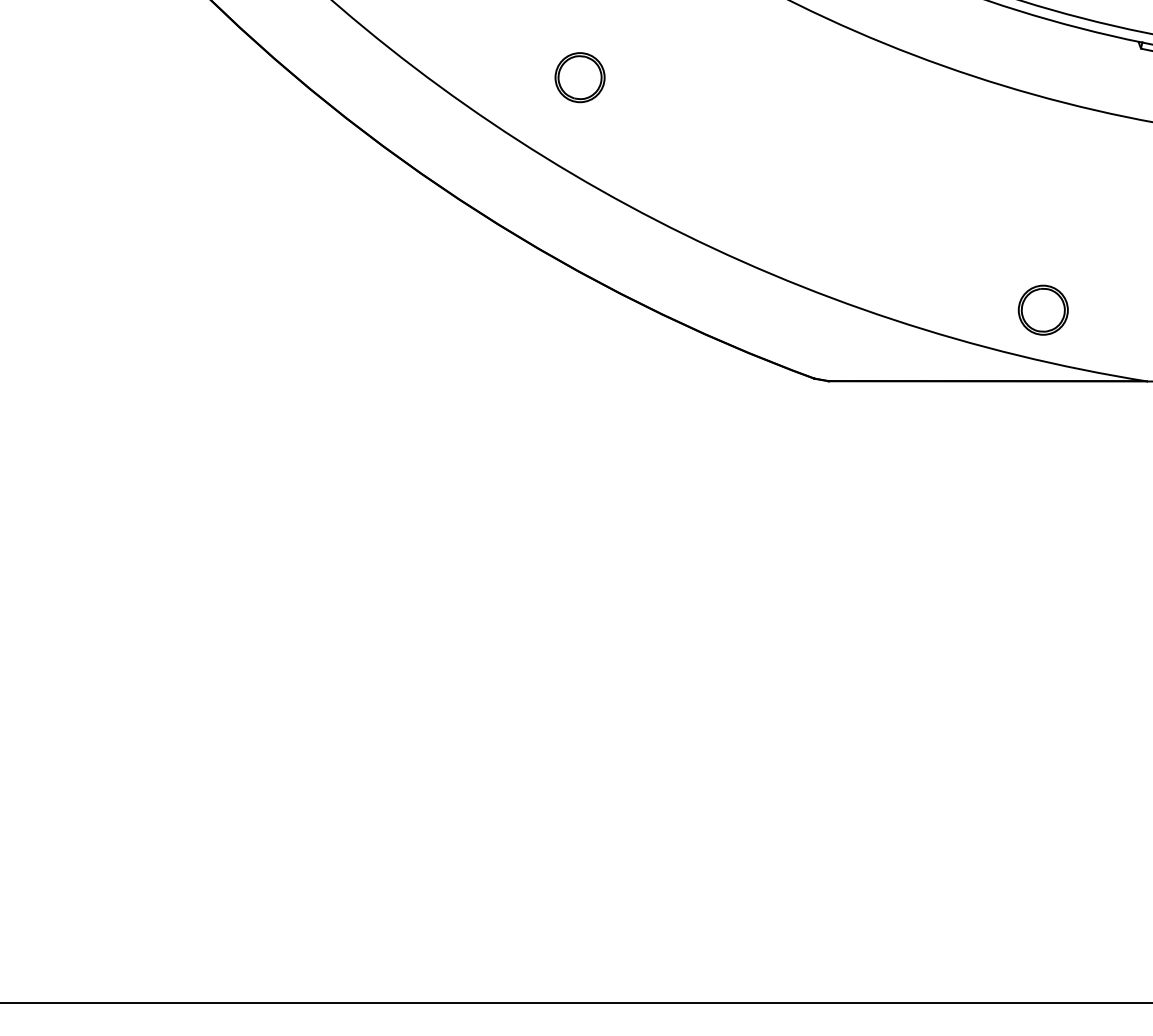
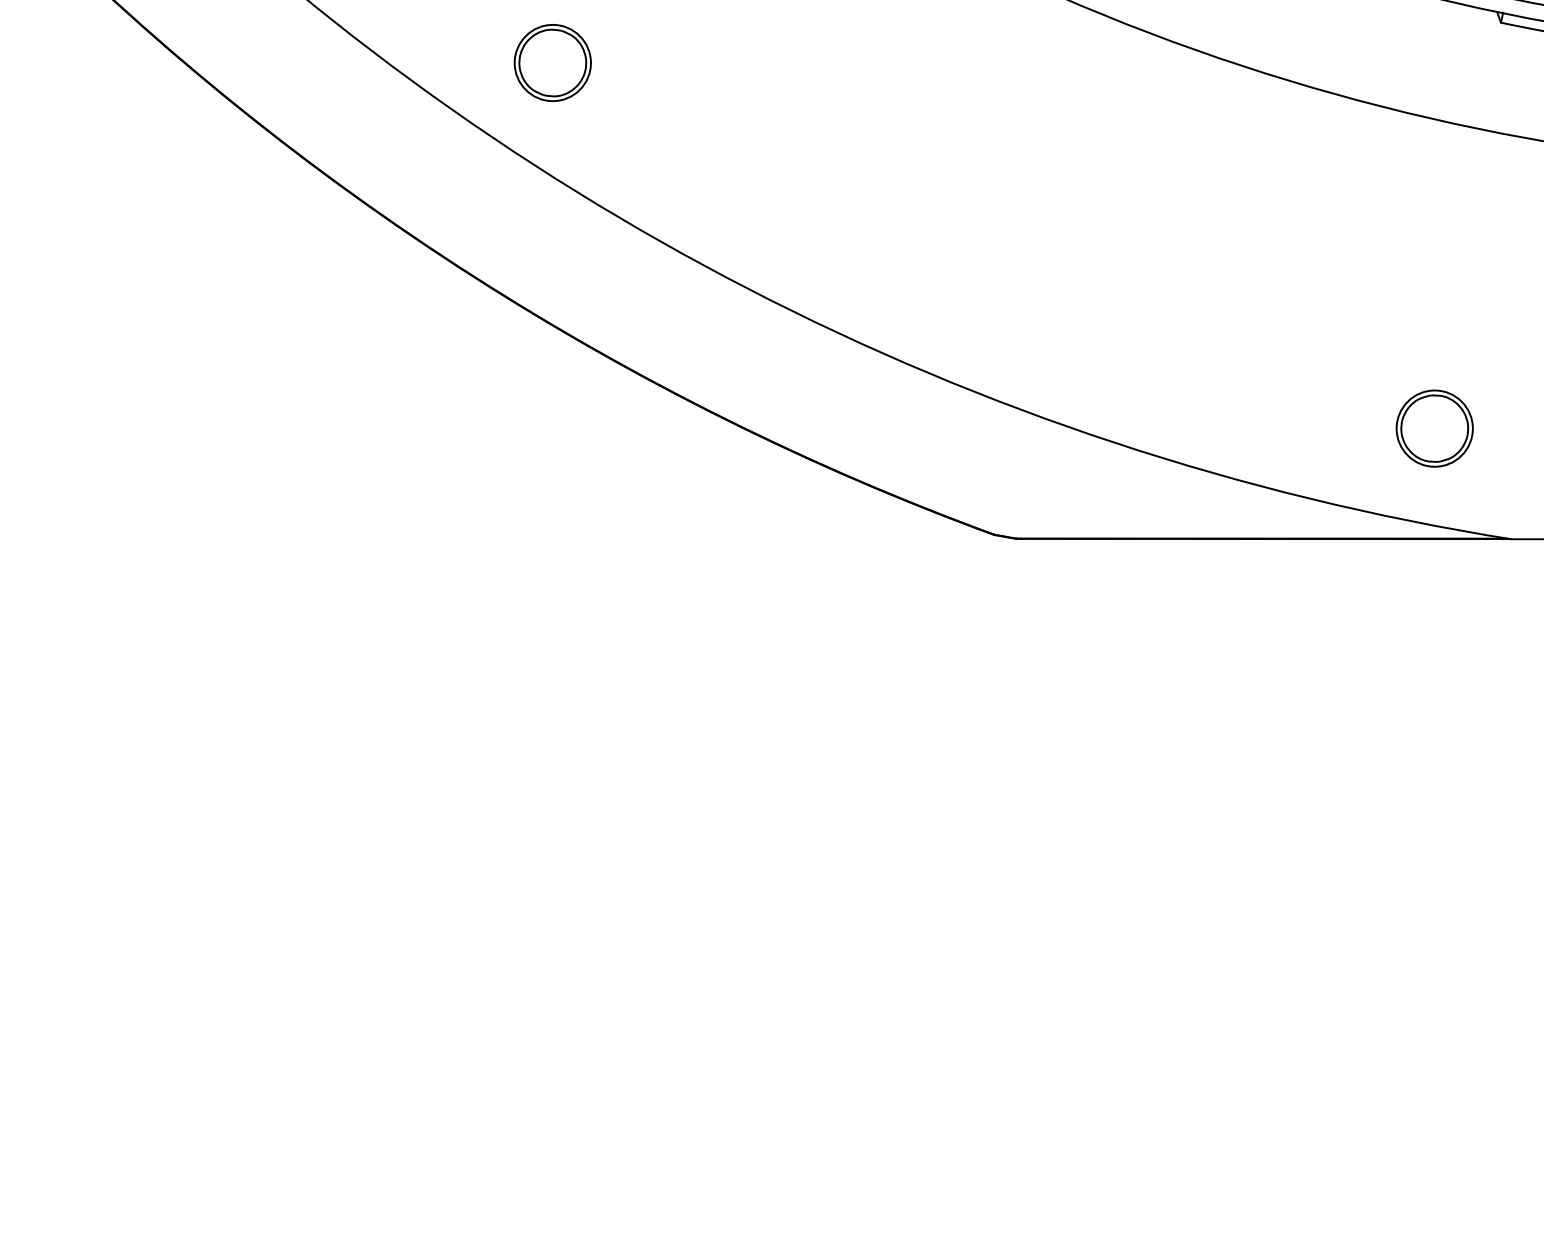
part: (579, 77) -> (551, 62), moved
part: (1042, 309) -> (1433, 427), moved

